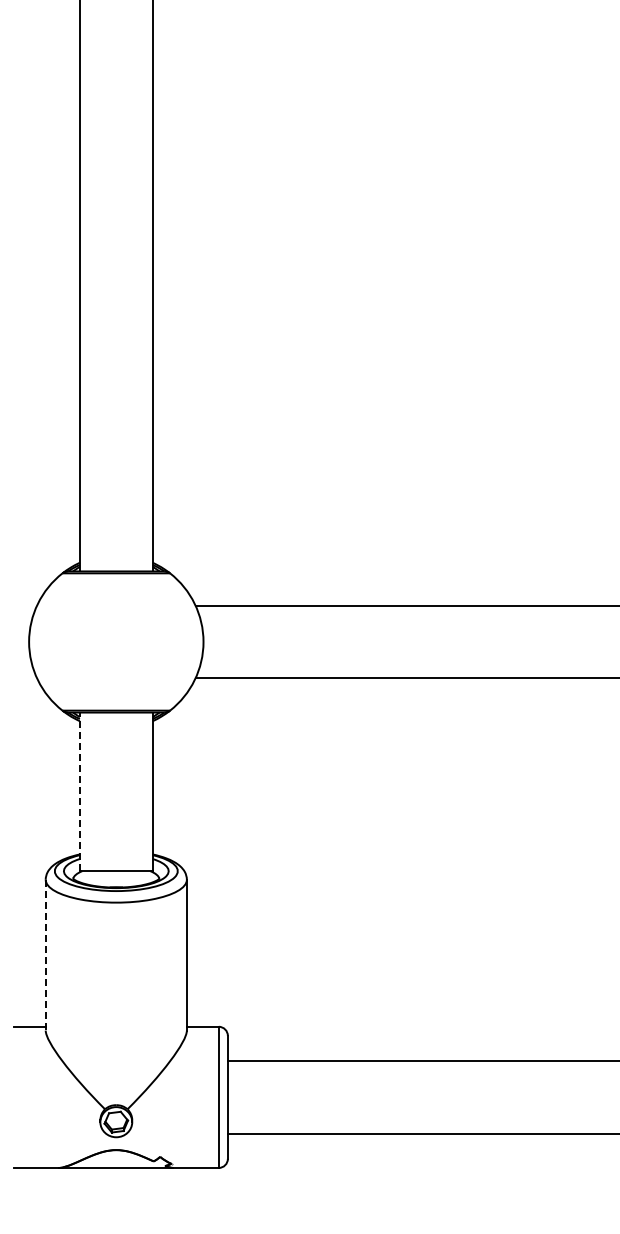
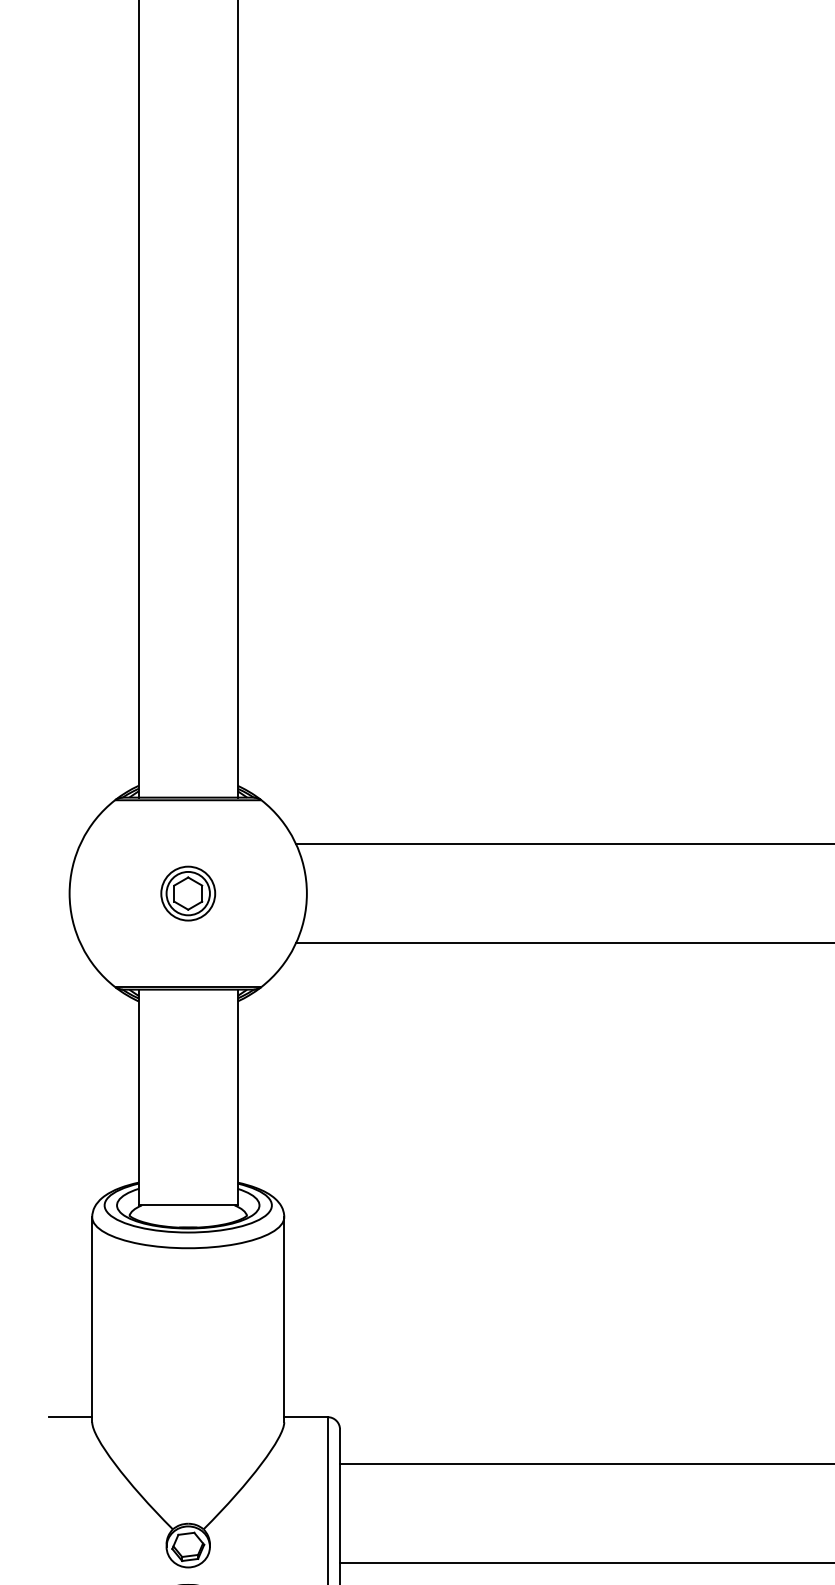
part: (115, 641) -> (187, 892), added
line: (79, 791) -> (138, 1097), dashed -> solid
line: (45, 955) -> (91, 1320), dashed -> solid

